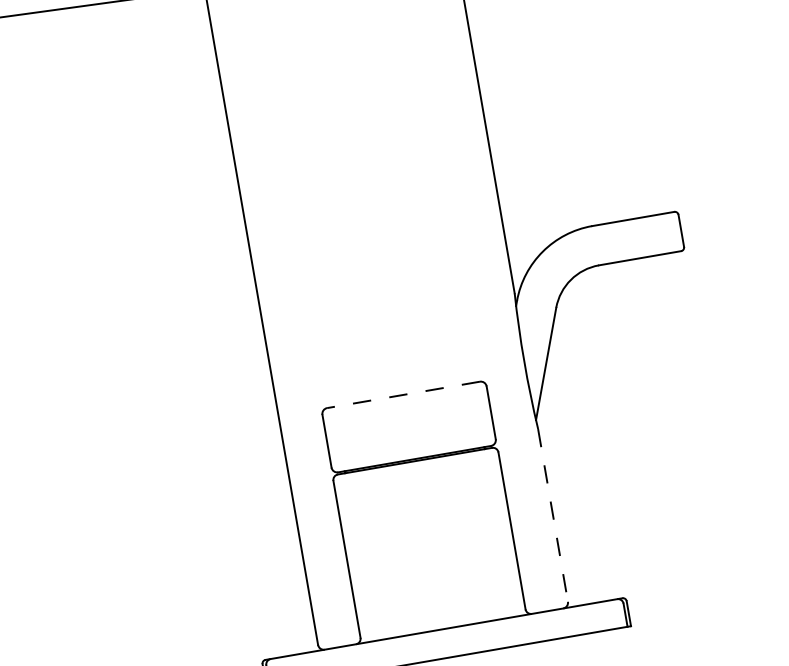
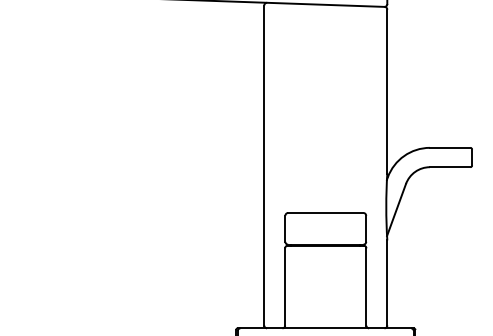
line: (403, 396) -> (325, 213), dashed -> solid
line: (553, 514) -> (387, 282), dashed -> solid

